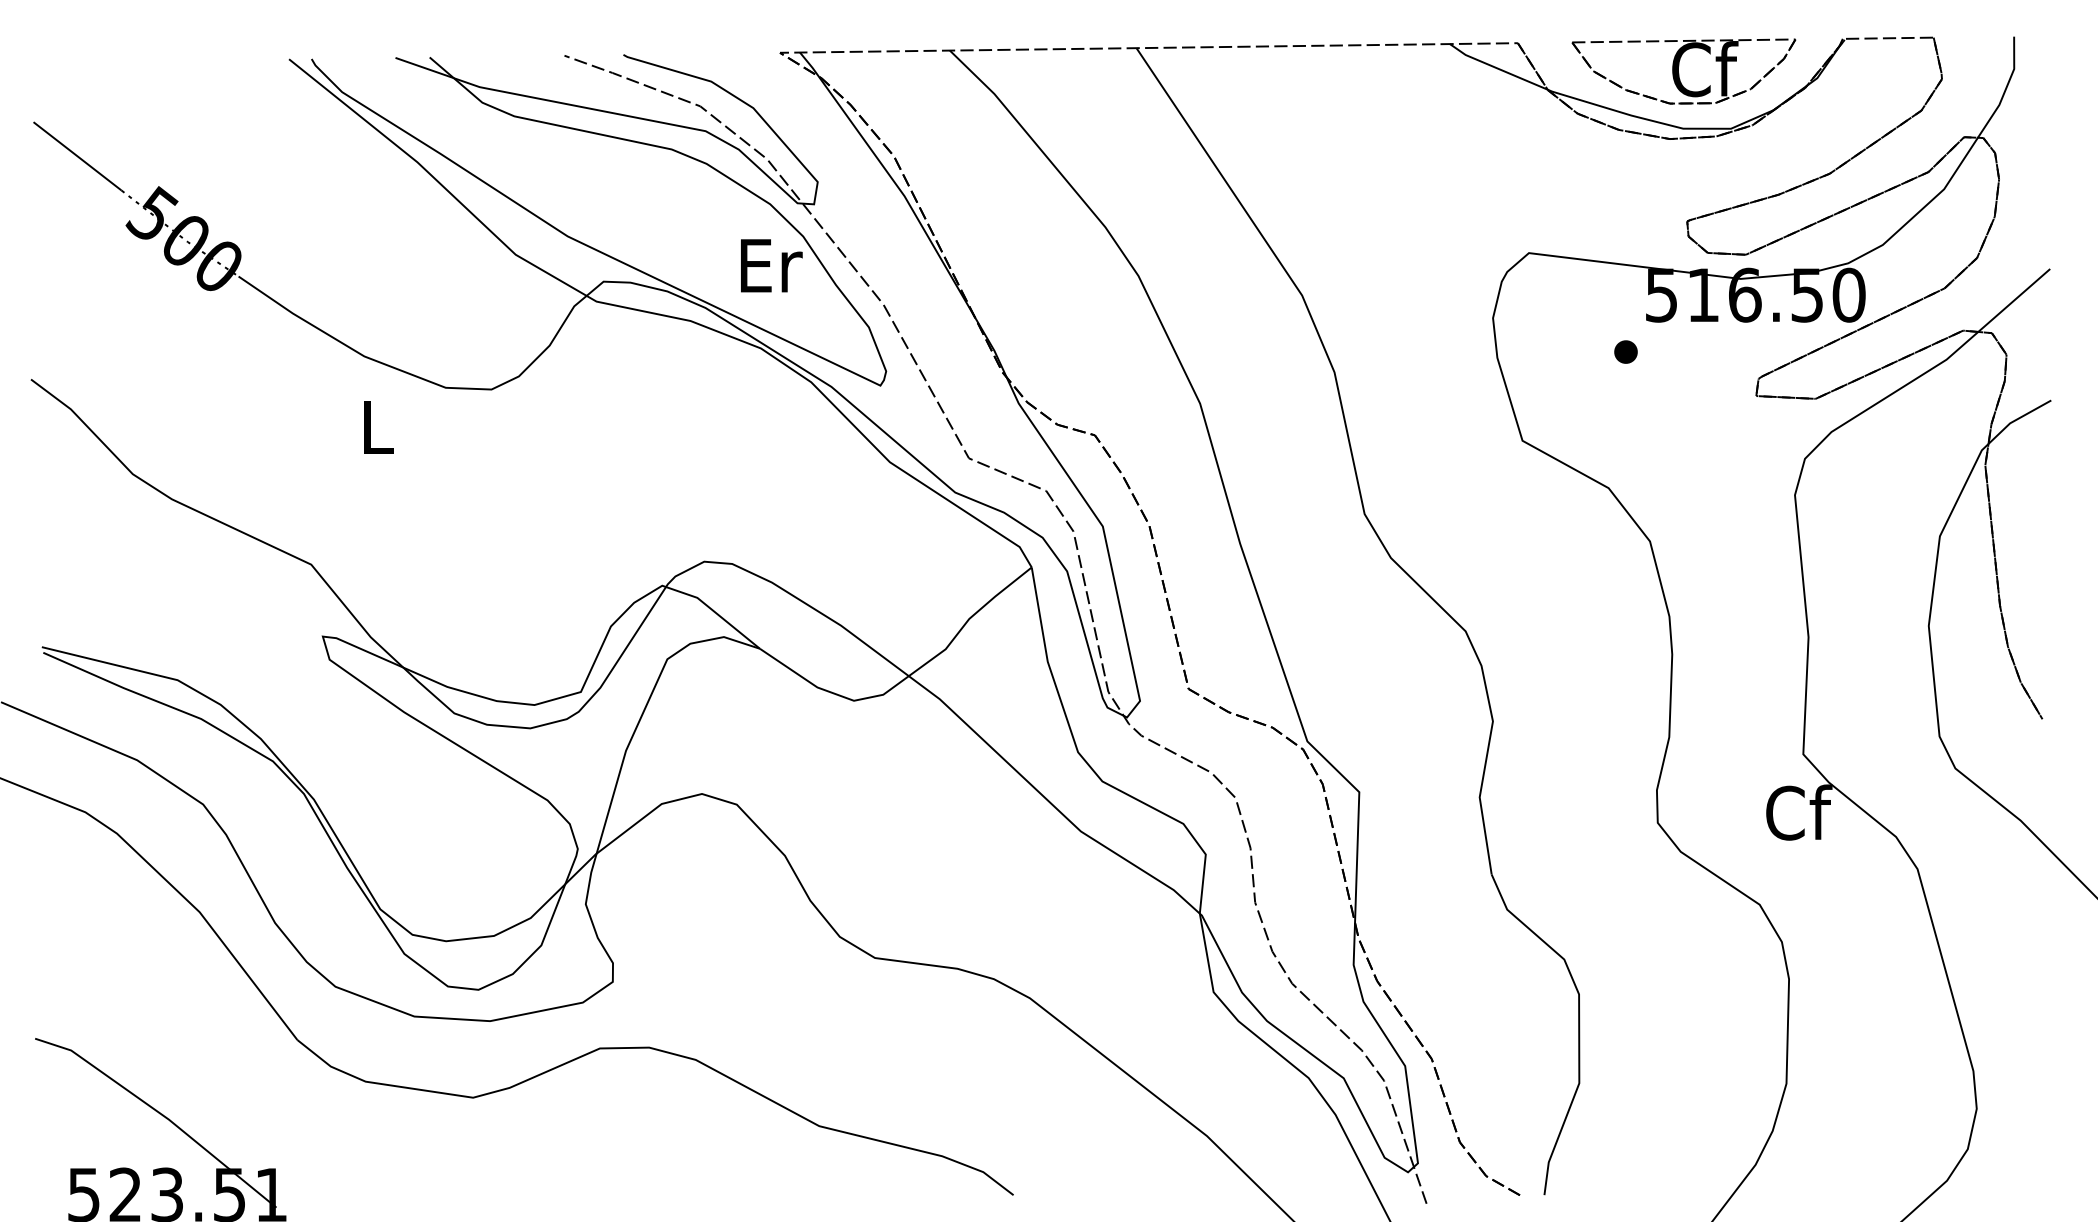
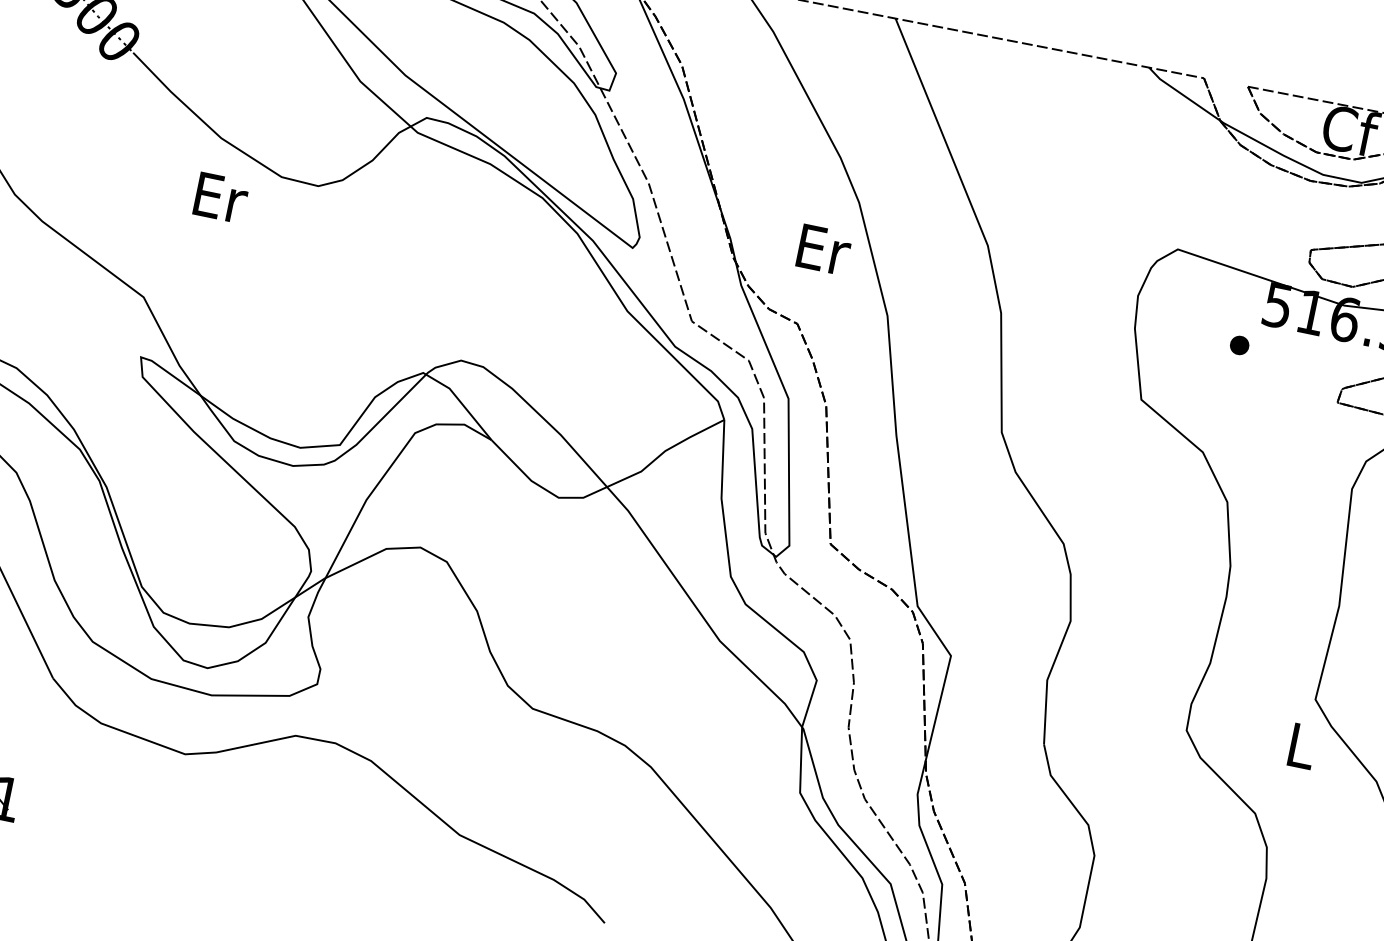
text: (771, 265) -> (824, 249), moved
text: (379, 427) -> (221, 198), L -> Er
text: (1799, 812) -> (1302, 745), Cf -> L

